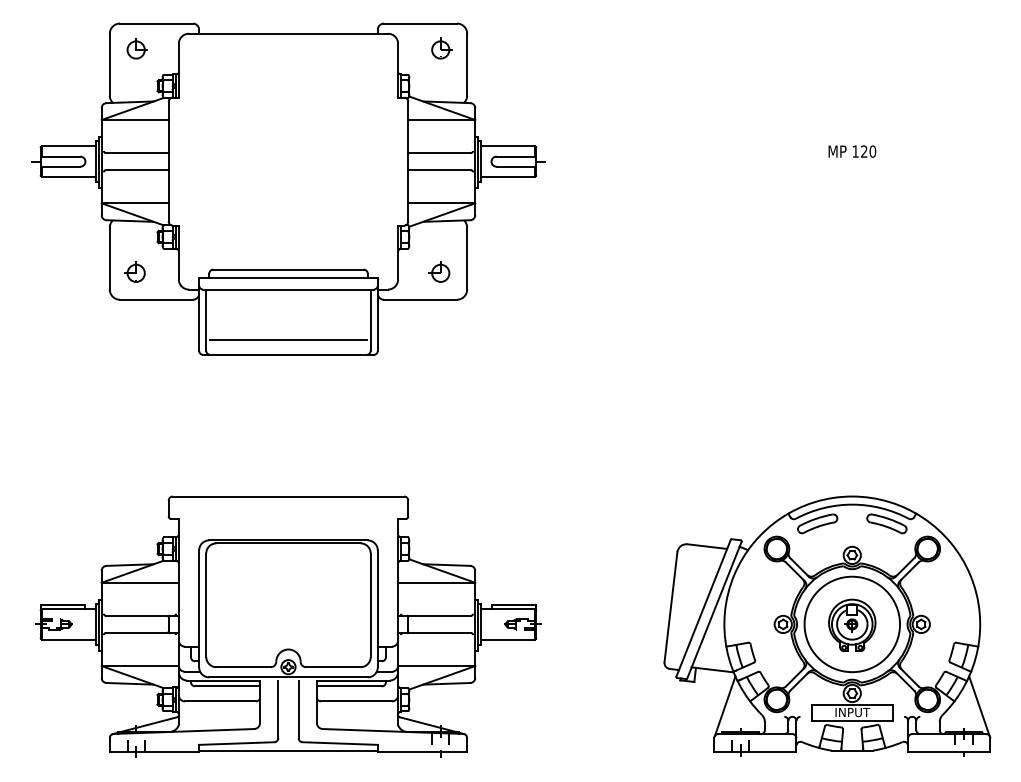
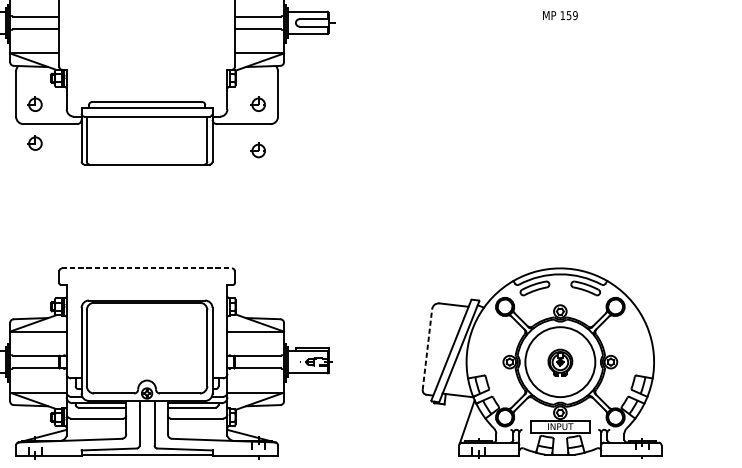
text: (868, 151) -> (572, 15), 120 -> 159
part: (134, 324) -> (34, 142), added
part: (439, 334) -> (257, 149), added
line: (288, 340) -> (147, 154), removed
line: (288, 496) -> (147, 268), solid -> dashed
line: (671, 606) -> (427, 349), solid -> dashed
part: (852, 625) -> (560, 362), size x0.7
line: (979, 705) -> (653, 421), removed

